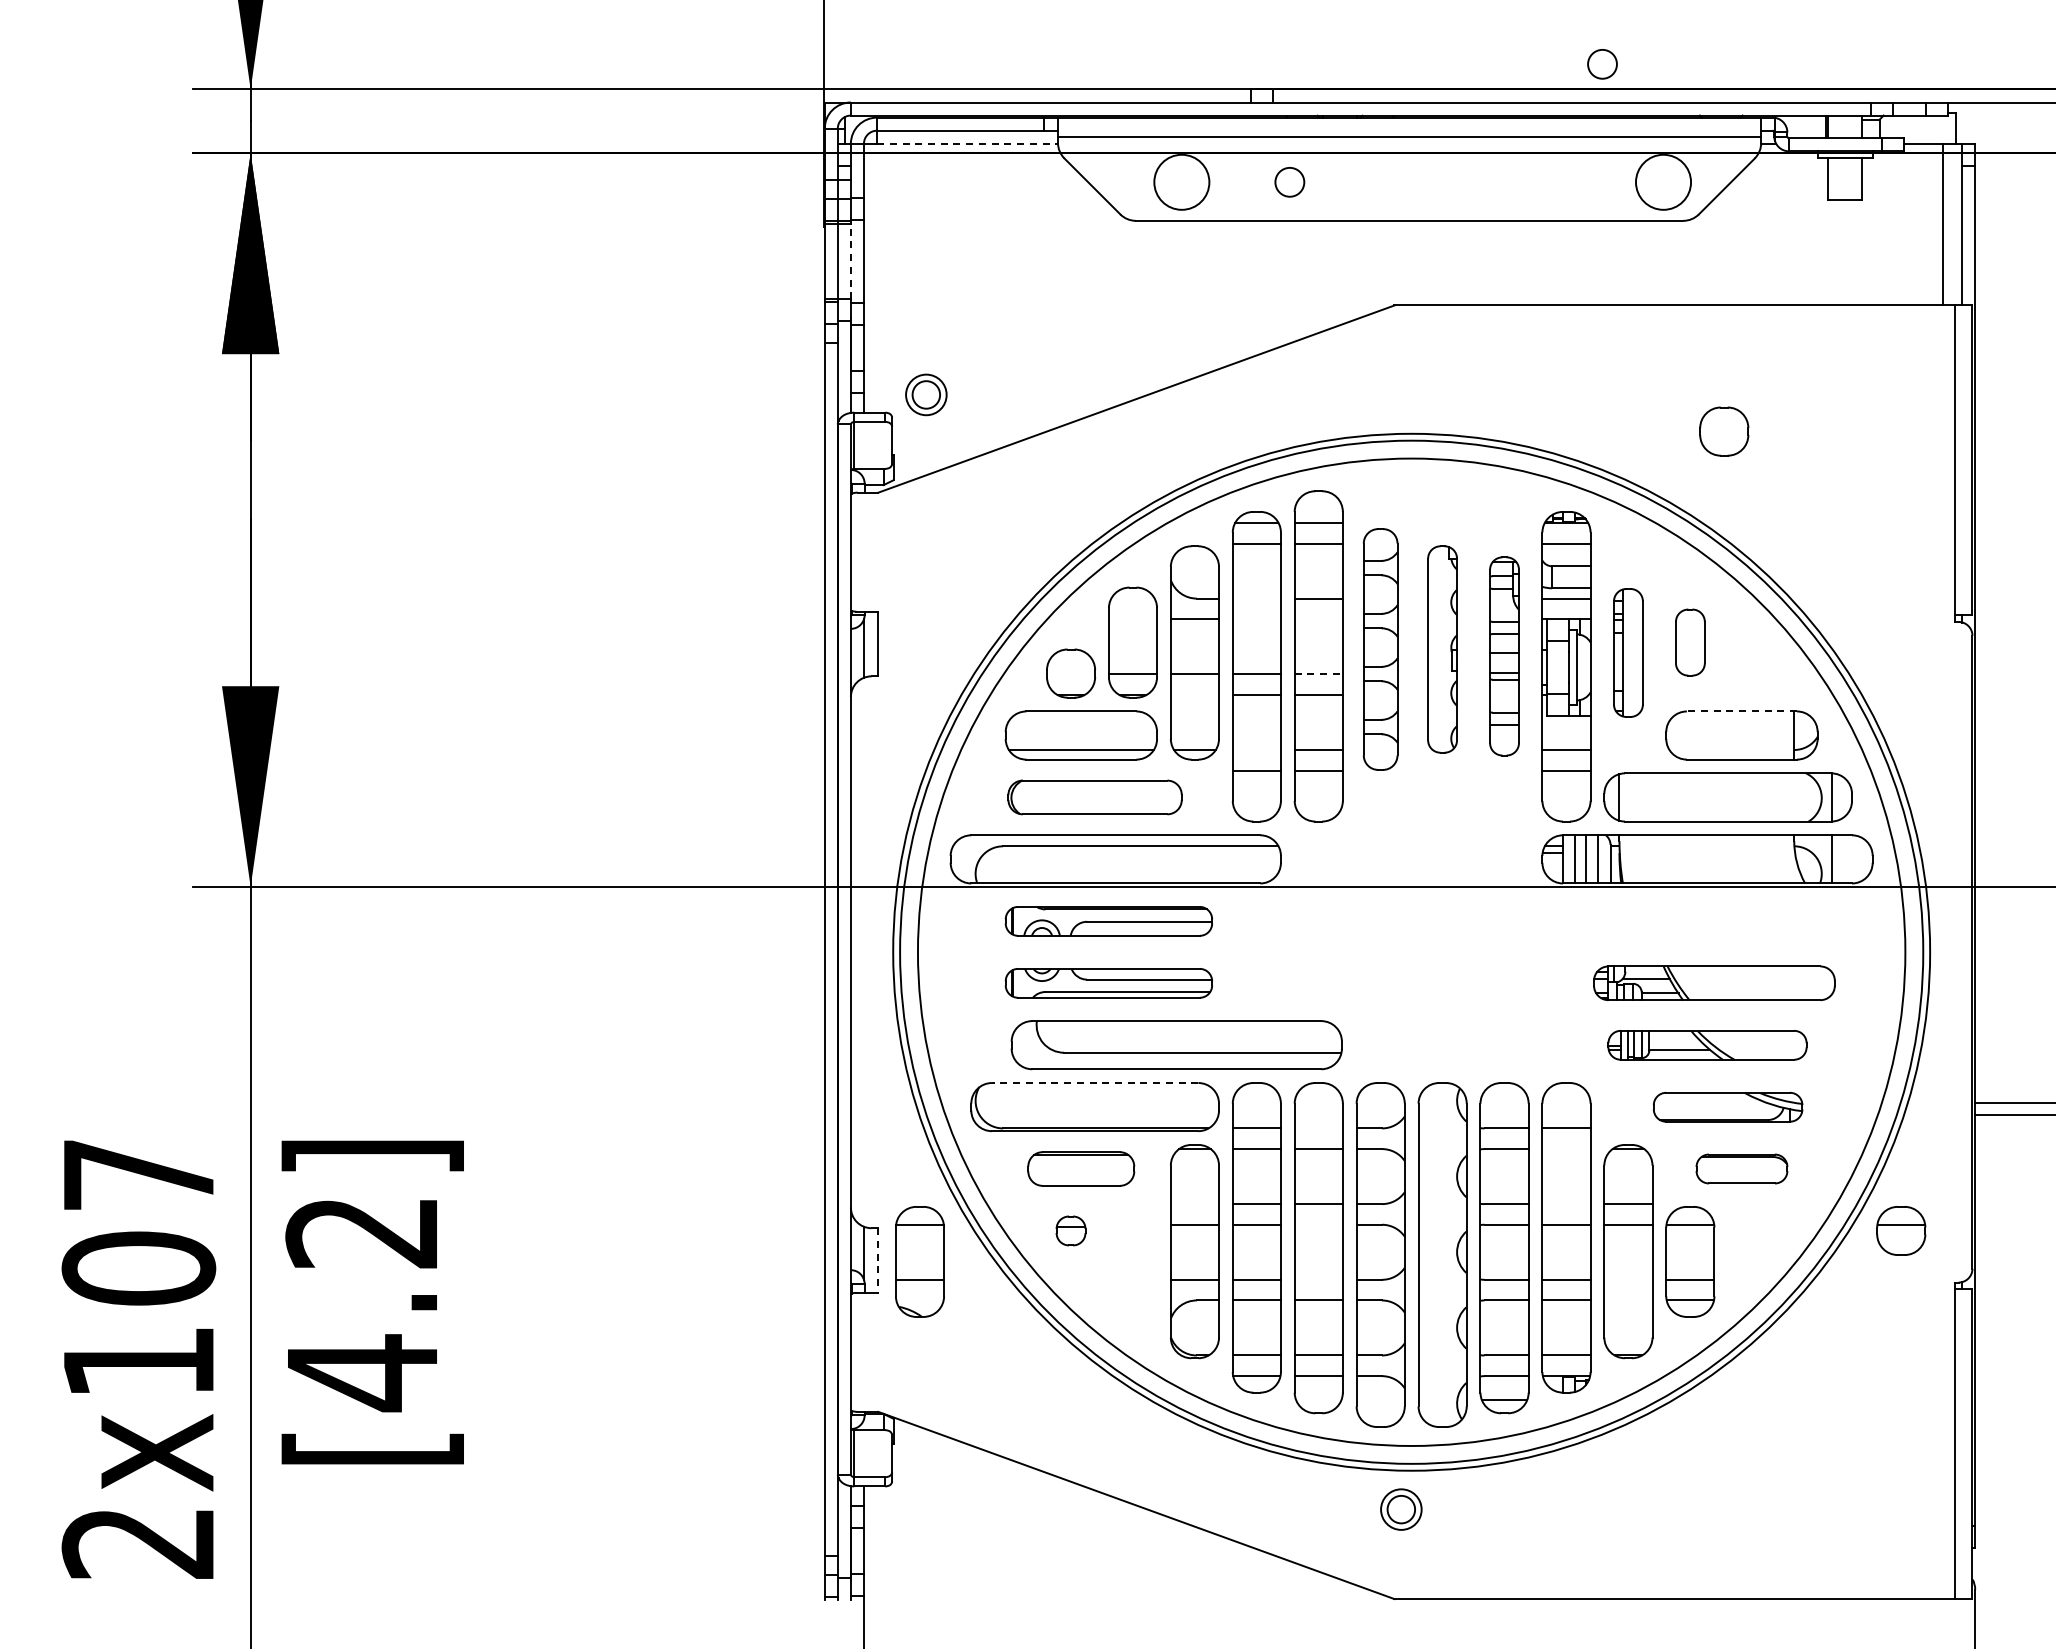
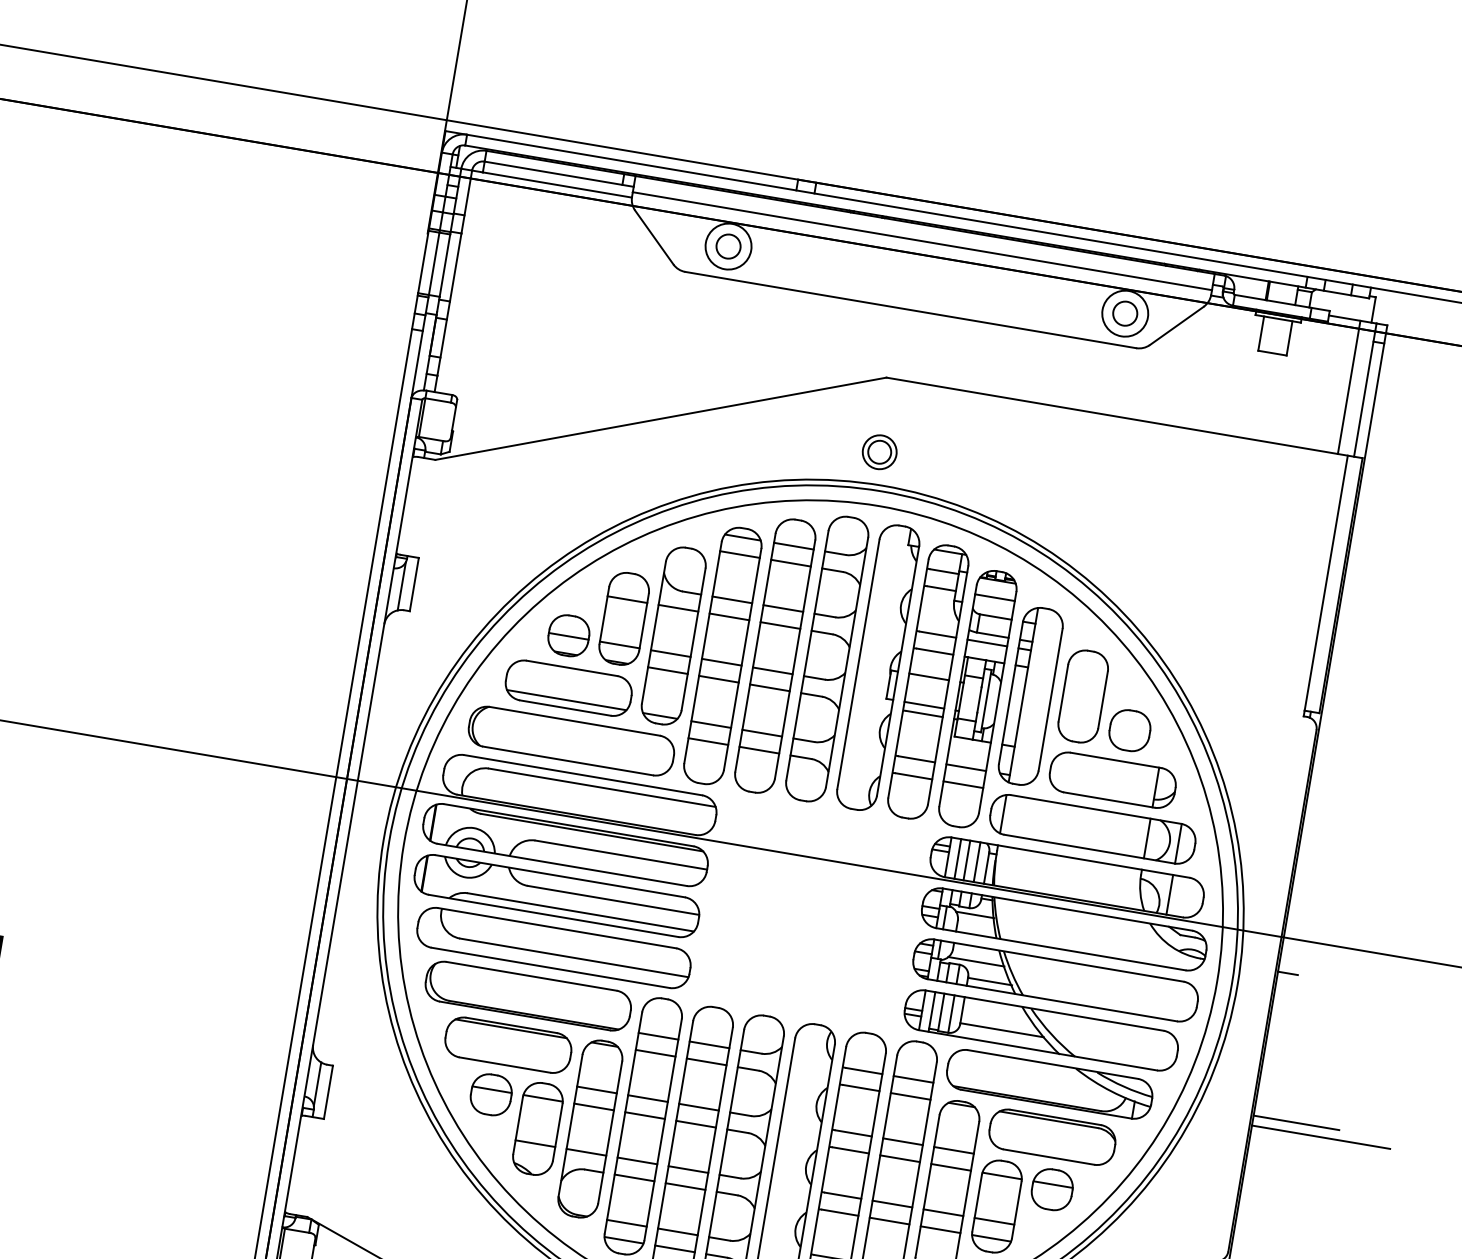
circle: (1602, 64) -> (1125, 313), moved
line: (968, 143) -> (558, 184), dashed -> solid
circle: (1289, 182) -> (728, 246), moved
line: (850, 261) -> (444, 265), dashed -> solid
part: (926, 394) -> (879, 451), moved
part: (1724, 431) -> (1130, 730), moved
line: (1256, 598) -> (732, 599), added
line: (1132, 619) -> (627, 599), added
line: (1256, 619) -> (729, 617), added
line: (1318, 619) -> (780, 625), added
part: (1690, 642) -> (1083, 696), size x1.67
part: (1380, 649) -> (827, 659), size x1.43
part: (1442, 649) -> (878, 667), size x1.67
part: (1628, 652) -> (1030, 696), size x1.67
part: (1504, 656) -> (928, 682), size x1.67
line: (1071, 674) -> (569, 636), added
line: (1319, 674) -> (773, 671), dashed -> solid
line: (1194, 694) -> (667, 670), added
line: (1741, 711) -> (1115, 760), dashed -> solid
line: (1256, 749) -> (711, 724), added
part: (1094, 797) -> (570, 741), size x1.43
line: (1794, 797) -> (1147, 838), added
part: (1108, 921) -> (565, 845), size x1.67
part: (1714, 921) -> (1064, 929), added
line: (1987, 928) -> (1288, 973), added
part: (1108, 983) -> (556, 896), size x1.67
part: (1714, 983) -> (1055, 980), size x1.43
part: (1176, 1045) -> (553, 948), moved
part: (1707, 1045) -> (1041, 1030), size x1.67
line: (1094, 1083) -> (531, 976), dashed -> solid
part: (1727, 1107) -> (1049, 1084), size x1.67
line: (1318, 1128) -> (709, 1044), added
line: (1566, 1149) -> (910, 1096), added
part: (1080, 1168) -> (507, 1044), size x1.43
part: (1741, 1168) -> (1052, 1136), size x1.67
line: (1194, 1204) -> (596, 1090), added
line: (1566, 1204) -> (902, 1142), added
line: (1318, 1224) -> (695, 1123), added
part: (1070, 1230) -> (490, 1094), size x1.67
part: (1901, 1230) -> (1052, 1189), moved
line: (878, 1261) -> (328, 1093), dashed -> solid
part: (919, 1261) -> (537, 1128), moved
line: (1318, 1279) -> (688, 1169), added
line: (1628, 1279) -> (943, 1212), added
line: (1628, 1300) -> (940, 1229), added

